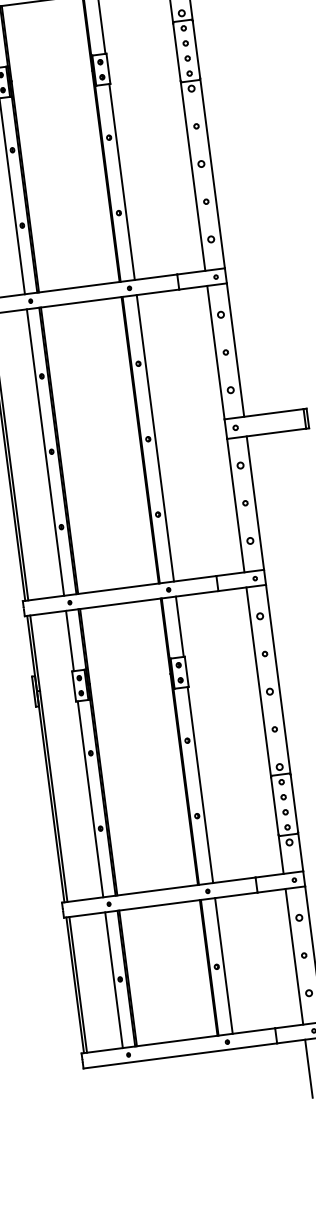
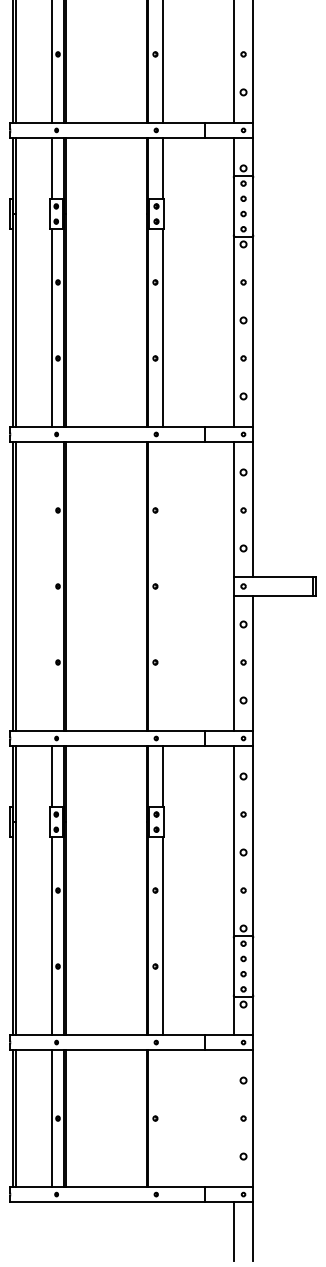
line: (155, 438) -> (162, 586), removed
line: (45, 452) -> (51, 586), removed
line: (294, 956) -> (233, 1118), removed
line: (223, 965) -> (162, 1118), removed

